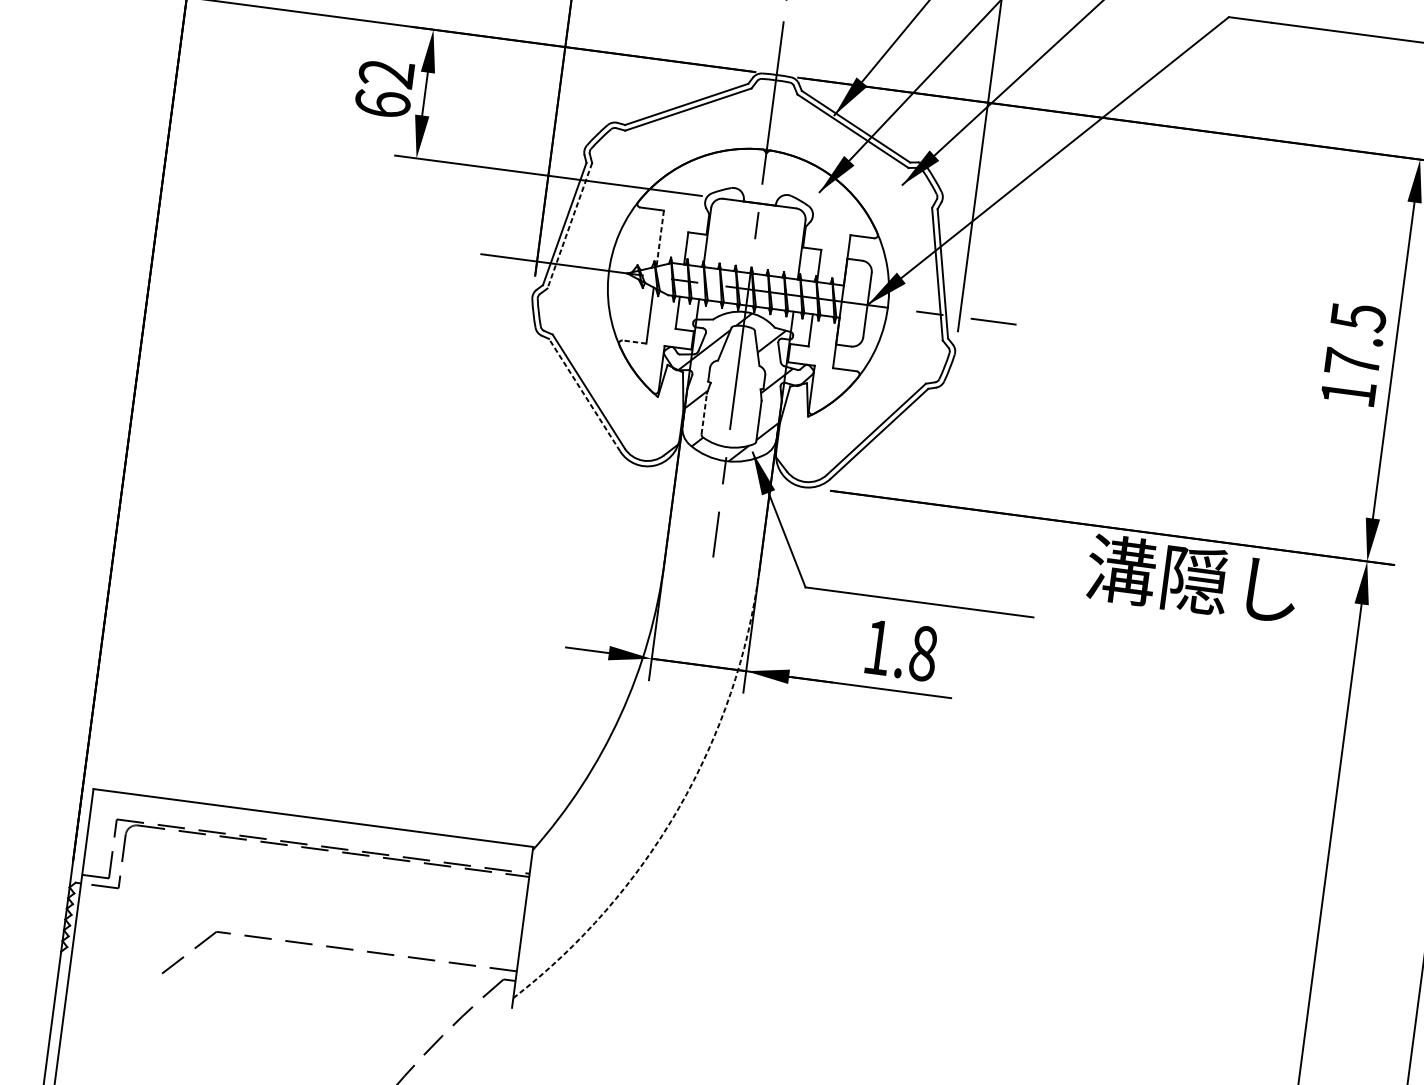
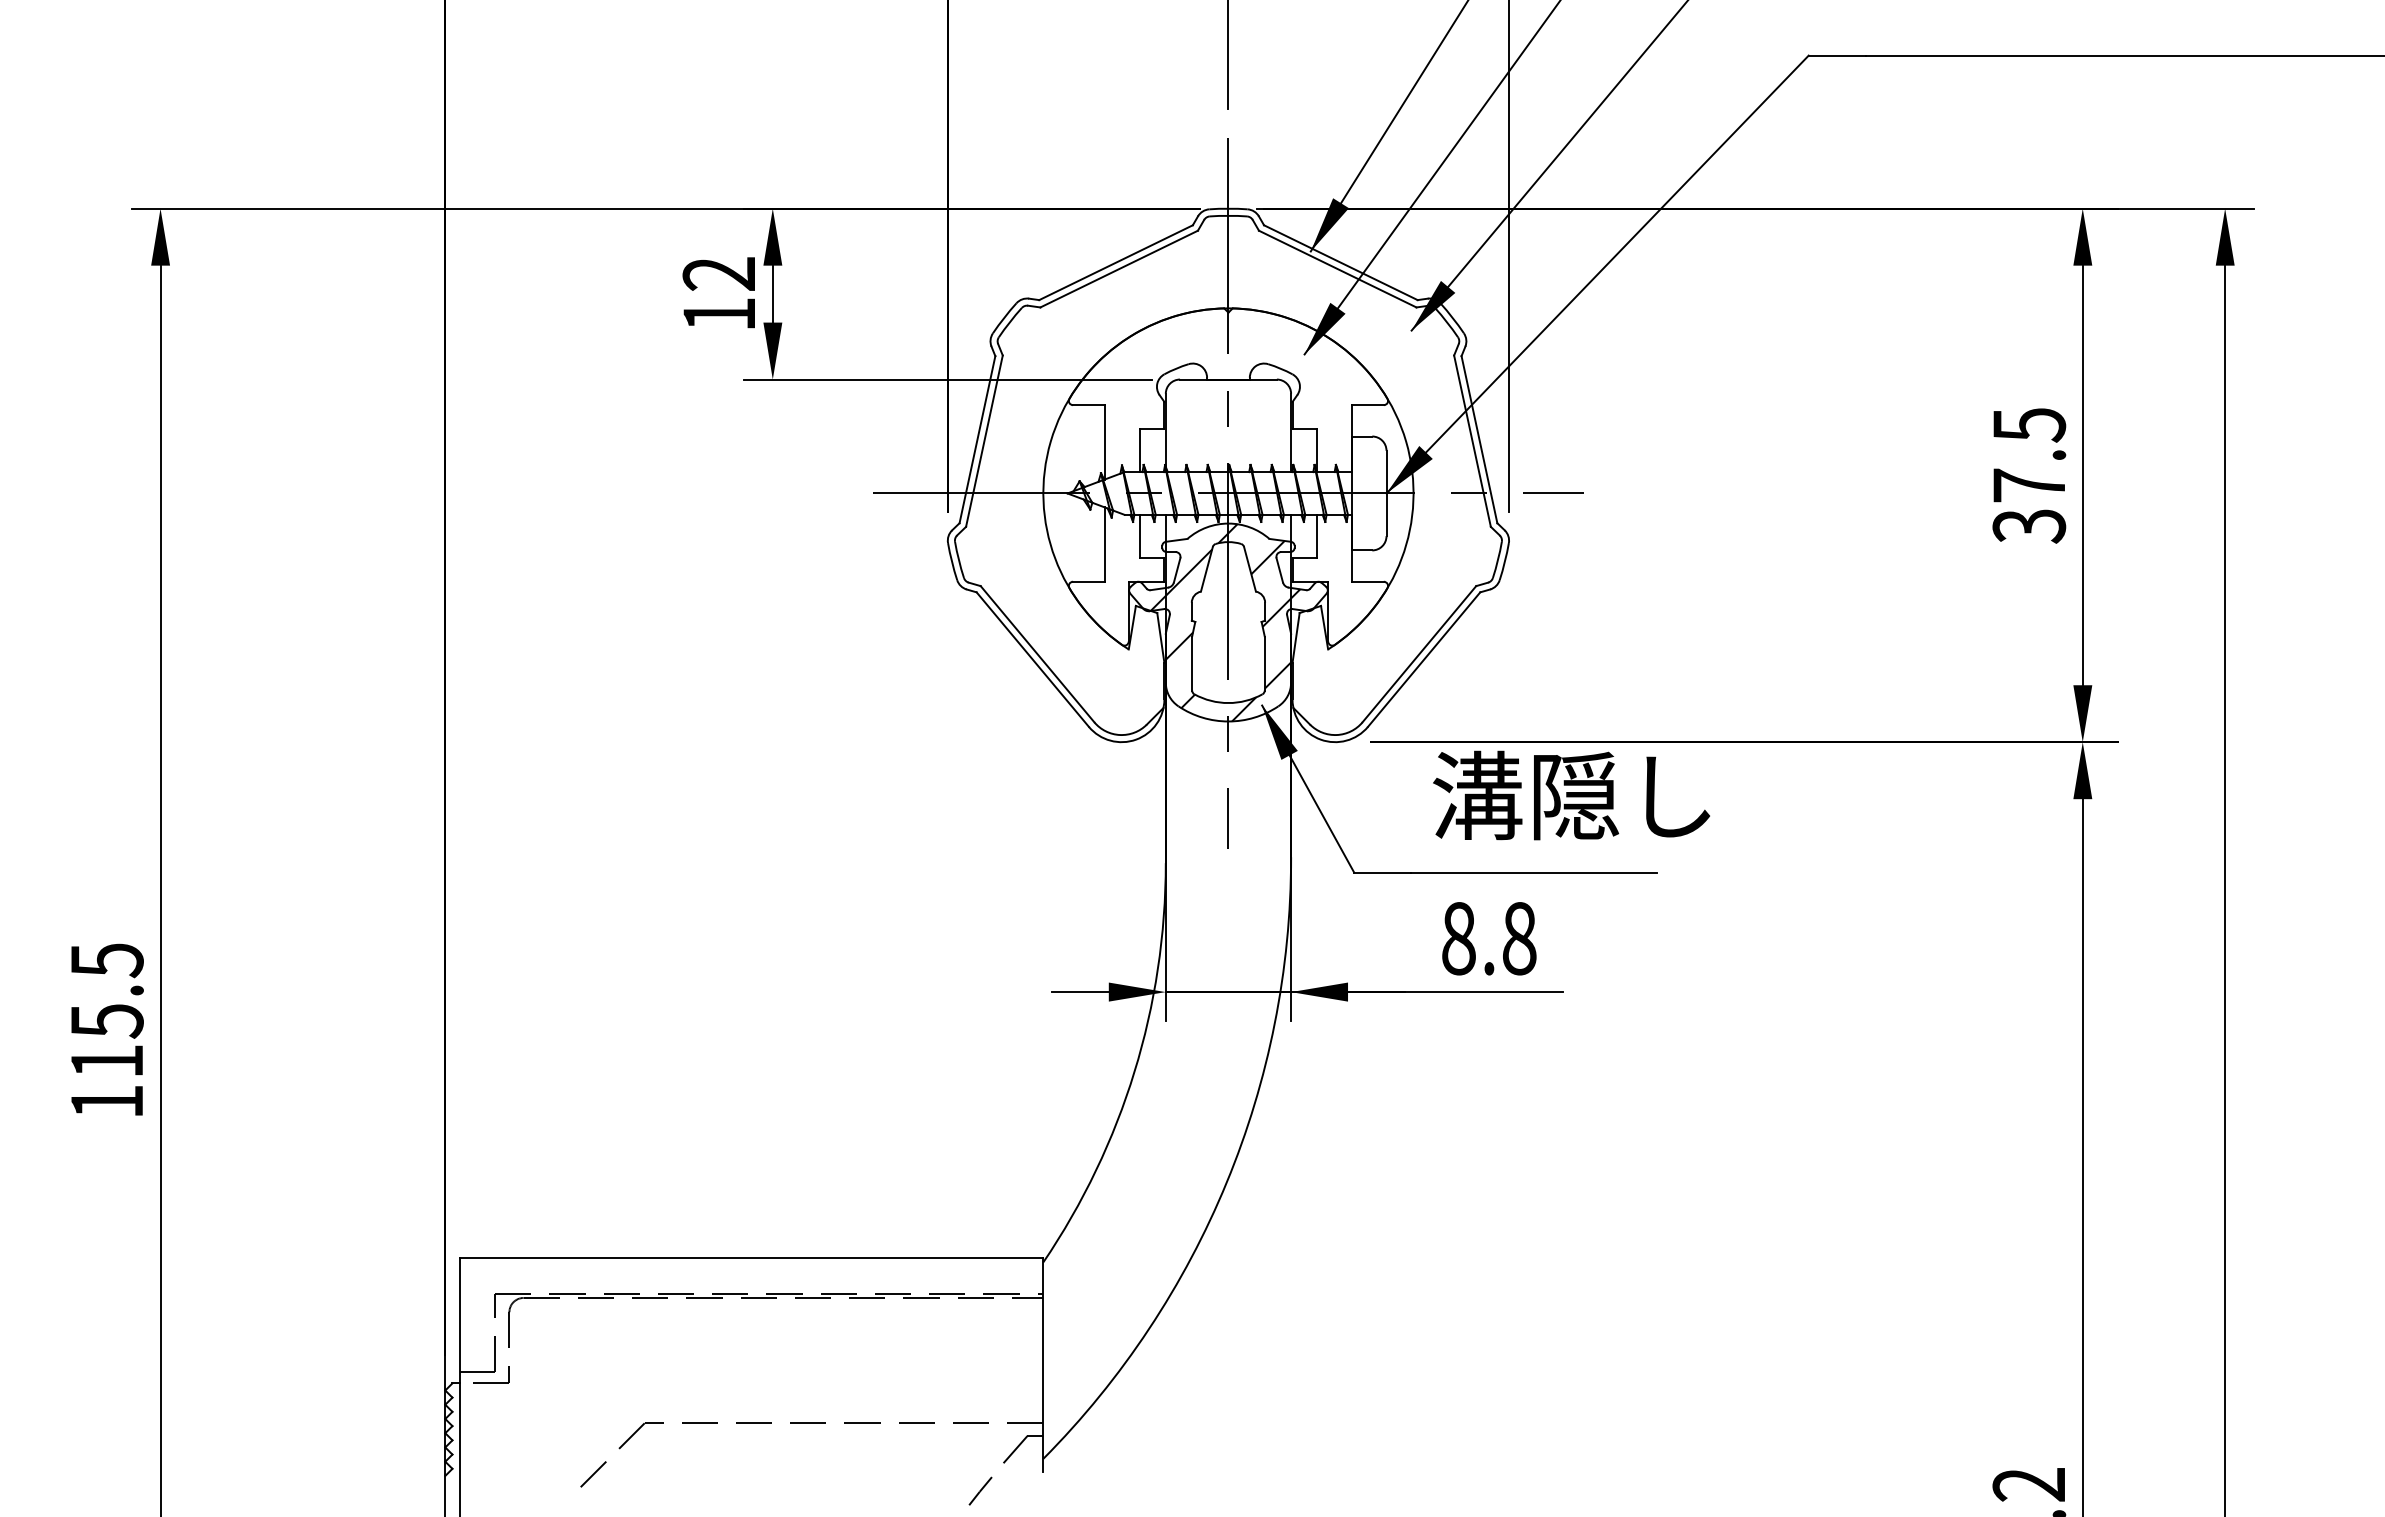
text: (382, 103) -> (719, 313), 62 -> 12
line: (569, 226) -> (984, 441), dashed -> solid
line: (660, 238) -> (1104, 442), dashed -> solid
line: (634, 341) -> (1088, 581), dashed -> solid
text: (1348, 393) -> (2029, 526), 17.5 -> 37.5
line: (584, 395) -> (1032, 659), dashed -> solid
line: (704, 413) -> (1192, 663), dashed -> solid
text: (1192, 579) -> (1571, 795), moved
text: (877, 647) -> (1458, 938), 1.8 -> 8.8
arc: (678, 808) -> (1226, 1182), dashed -> solid

